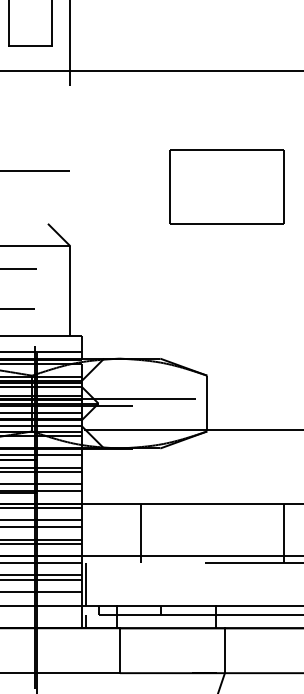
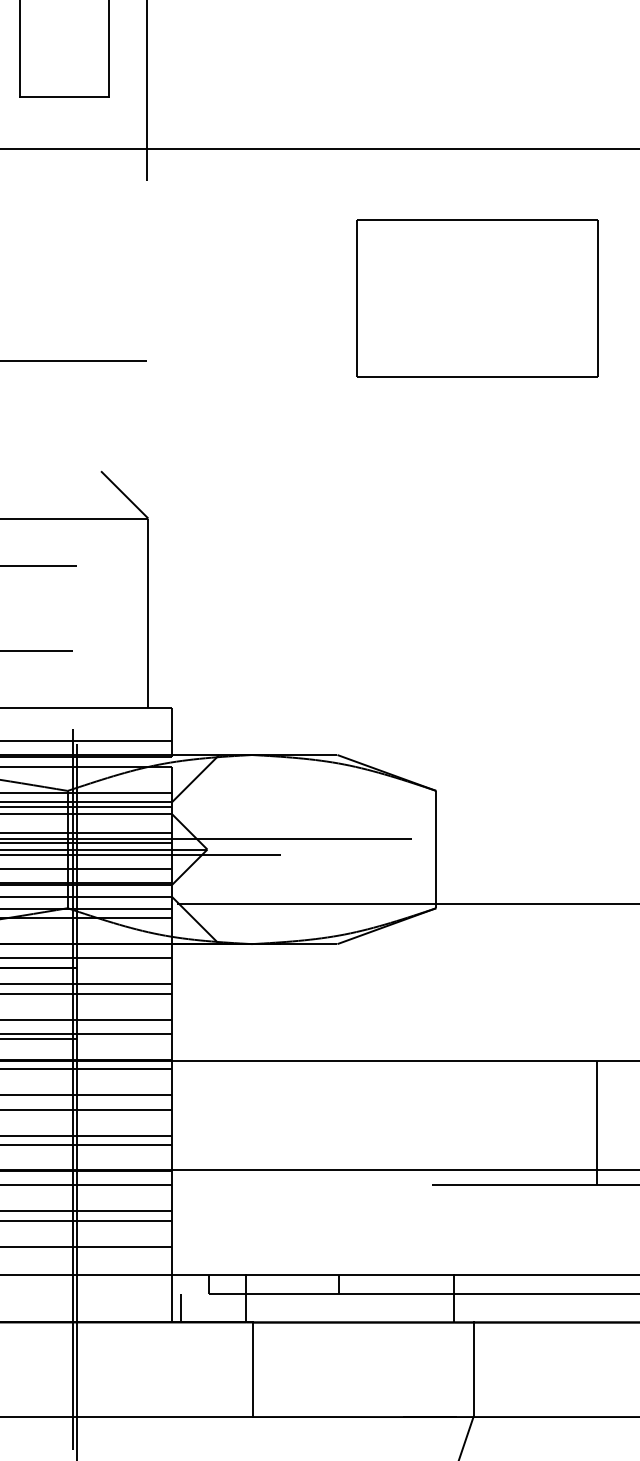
part: (226, 186) -> (476, 297), moved
line: (140, 533) -> (295, 1123), removed
line: (85, 584) -> (180, 1230), removed

